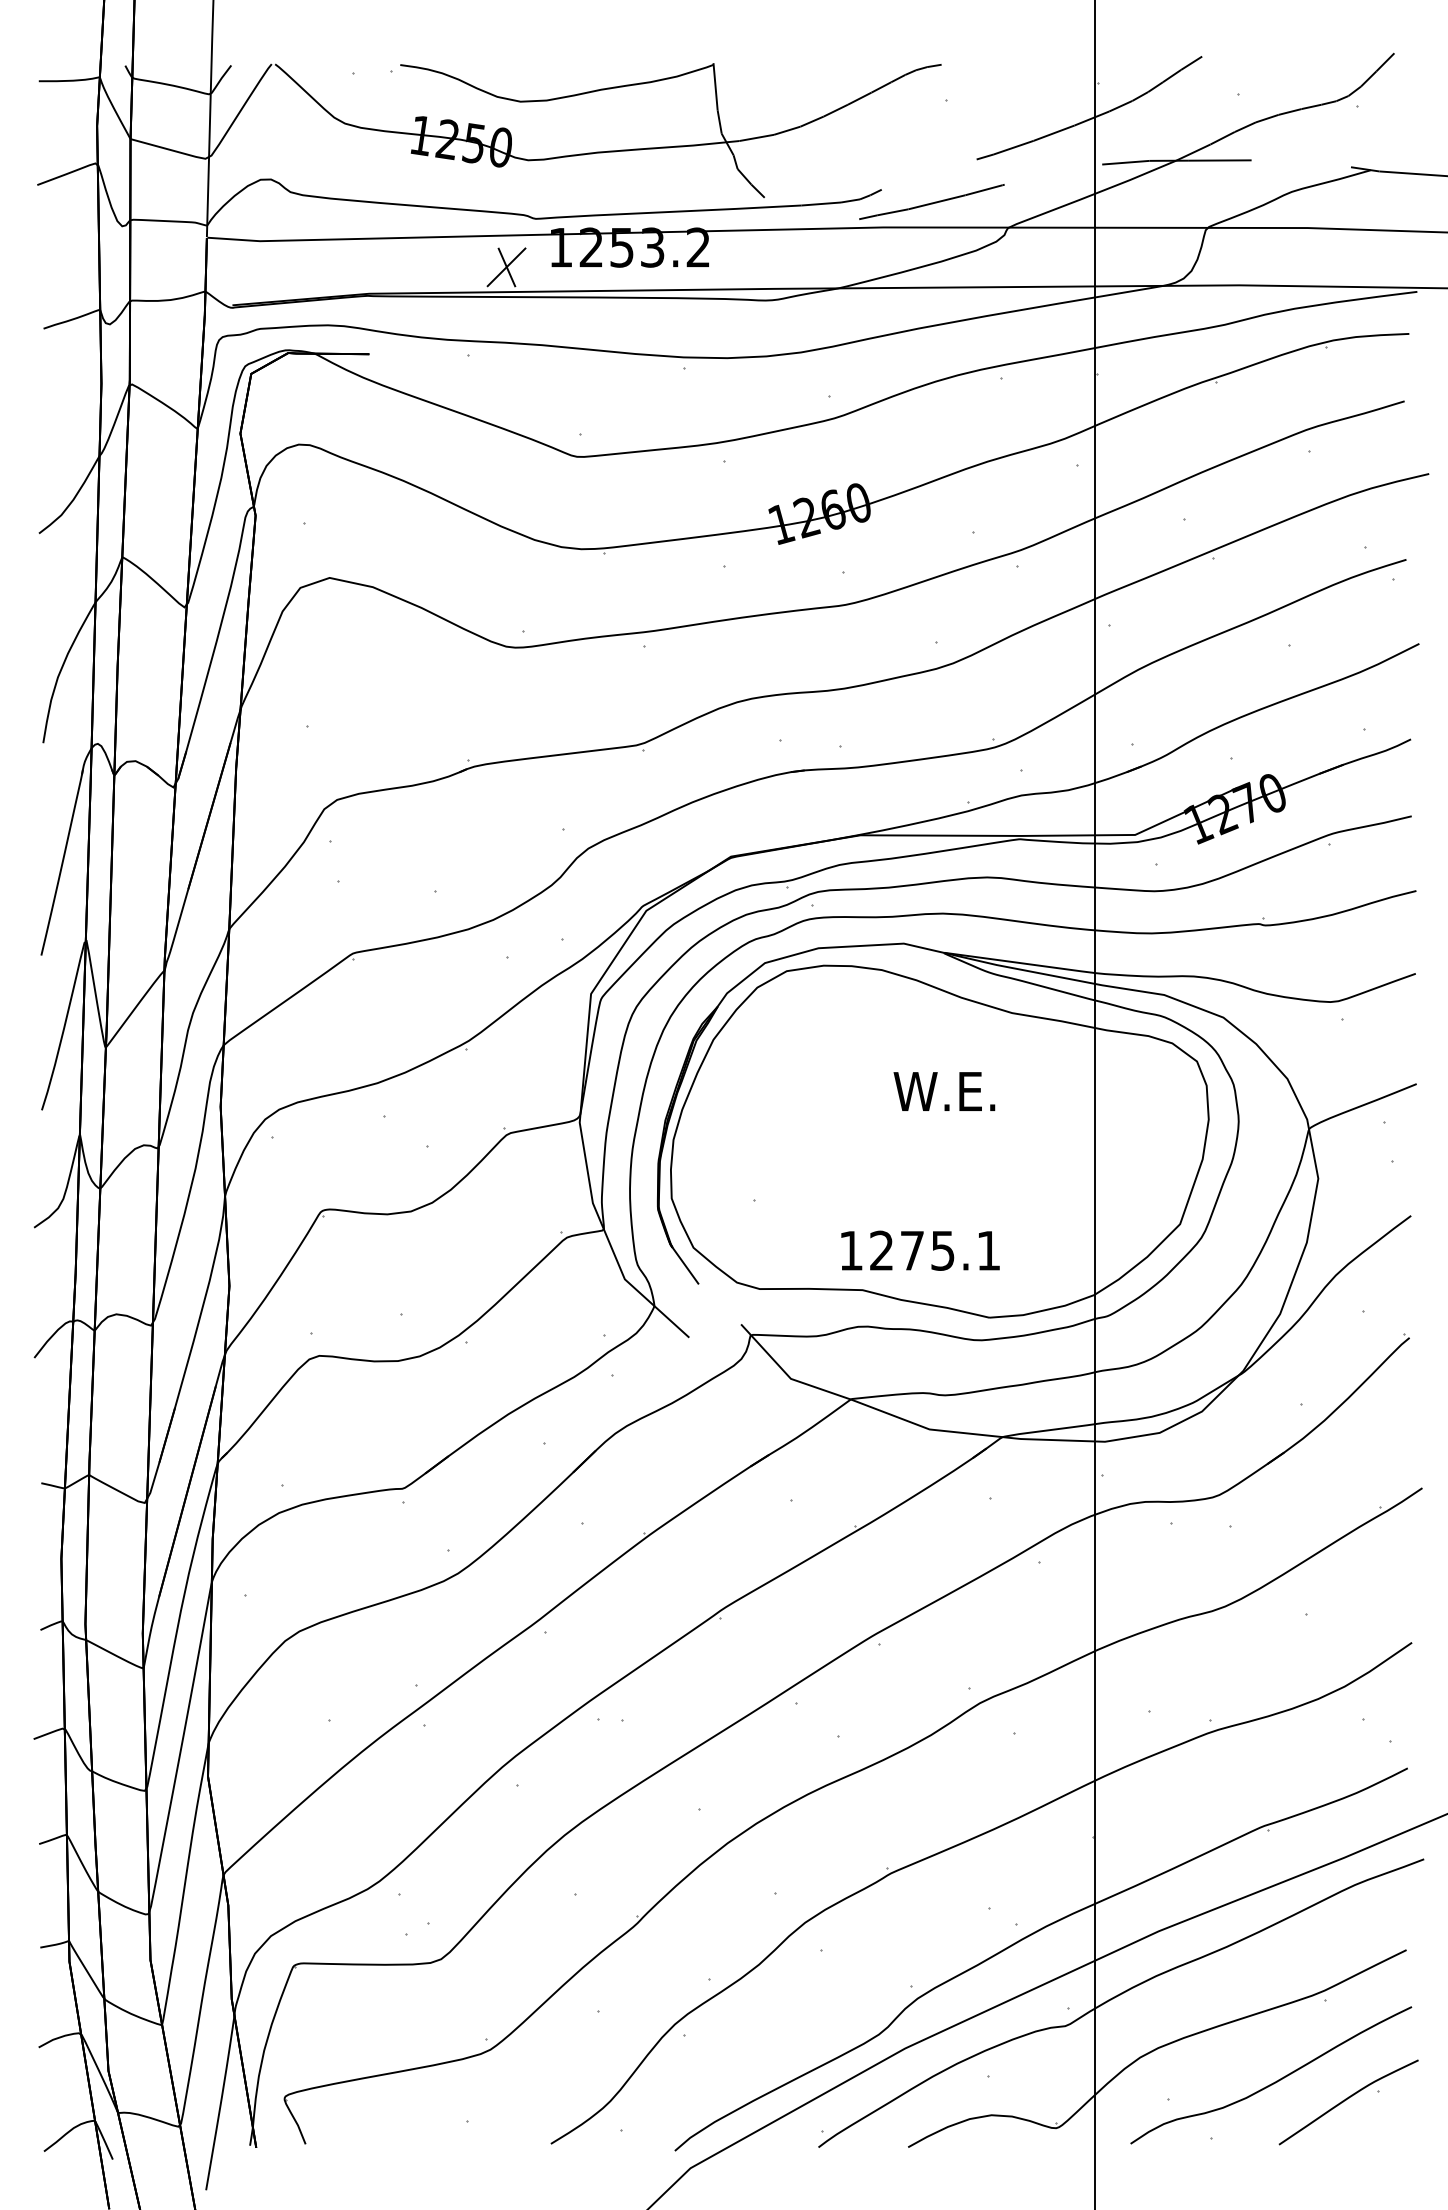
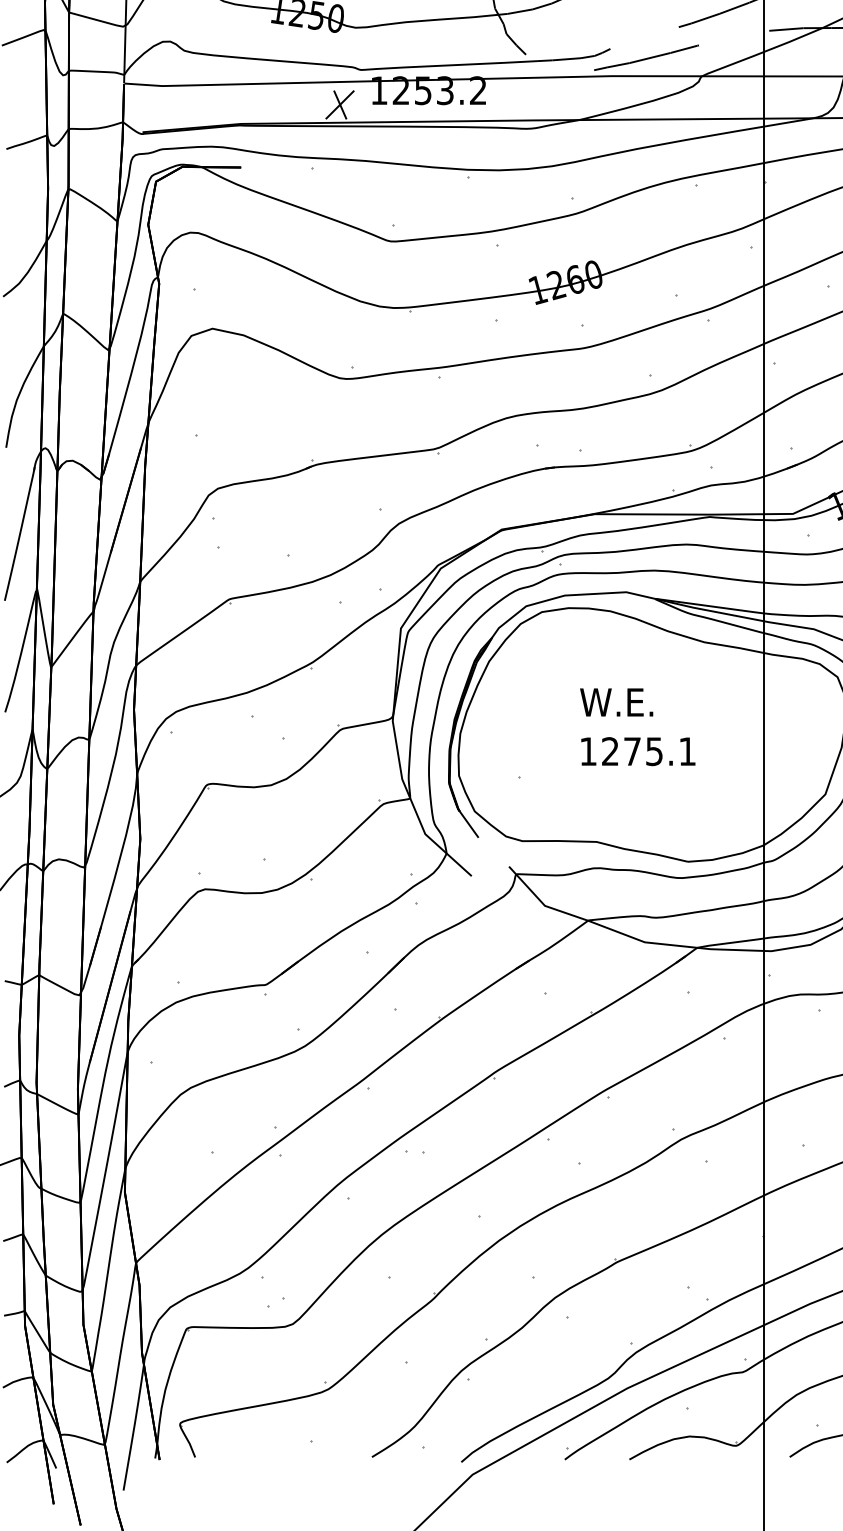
text: (944, 1091) -> (616, 702), moved
text: (920, 1250) -> (638, 751), moved

